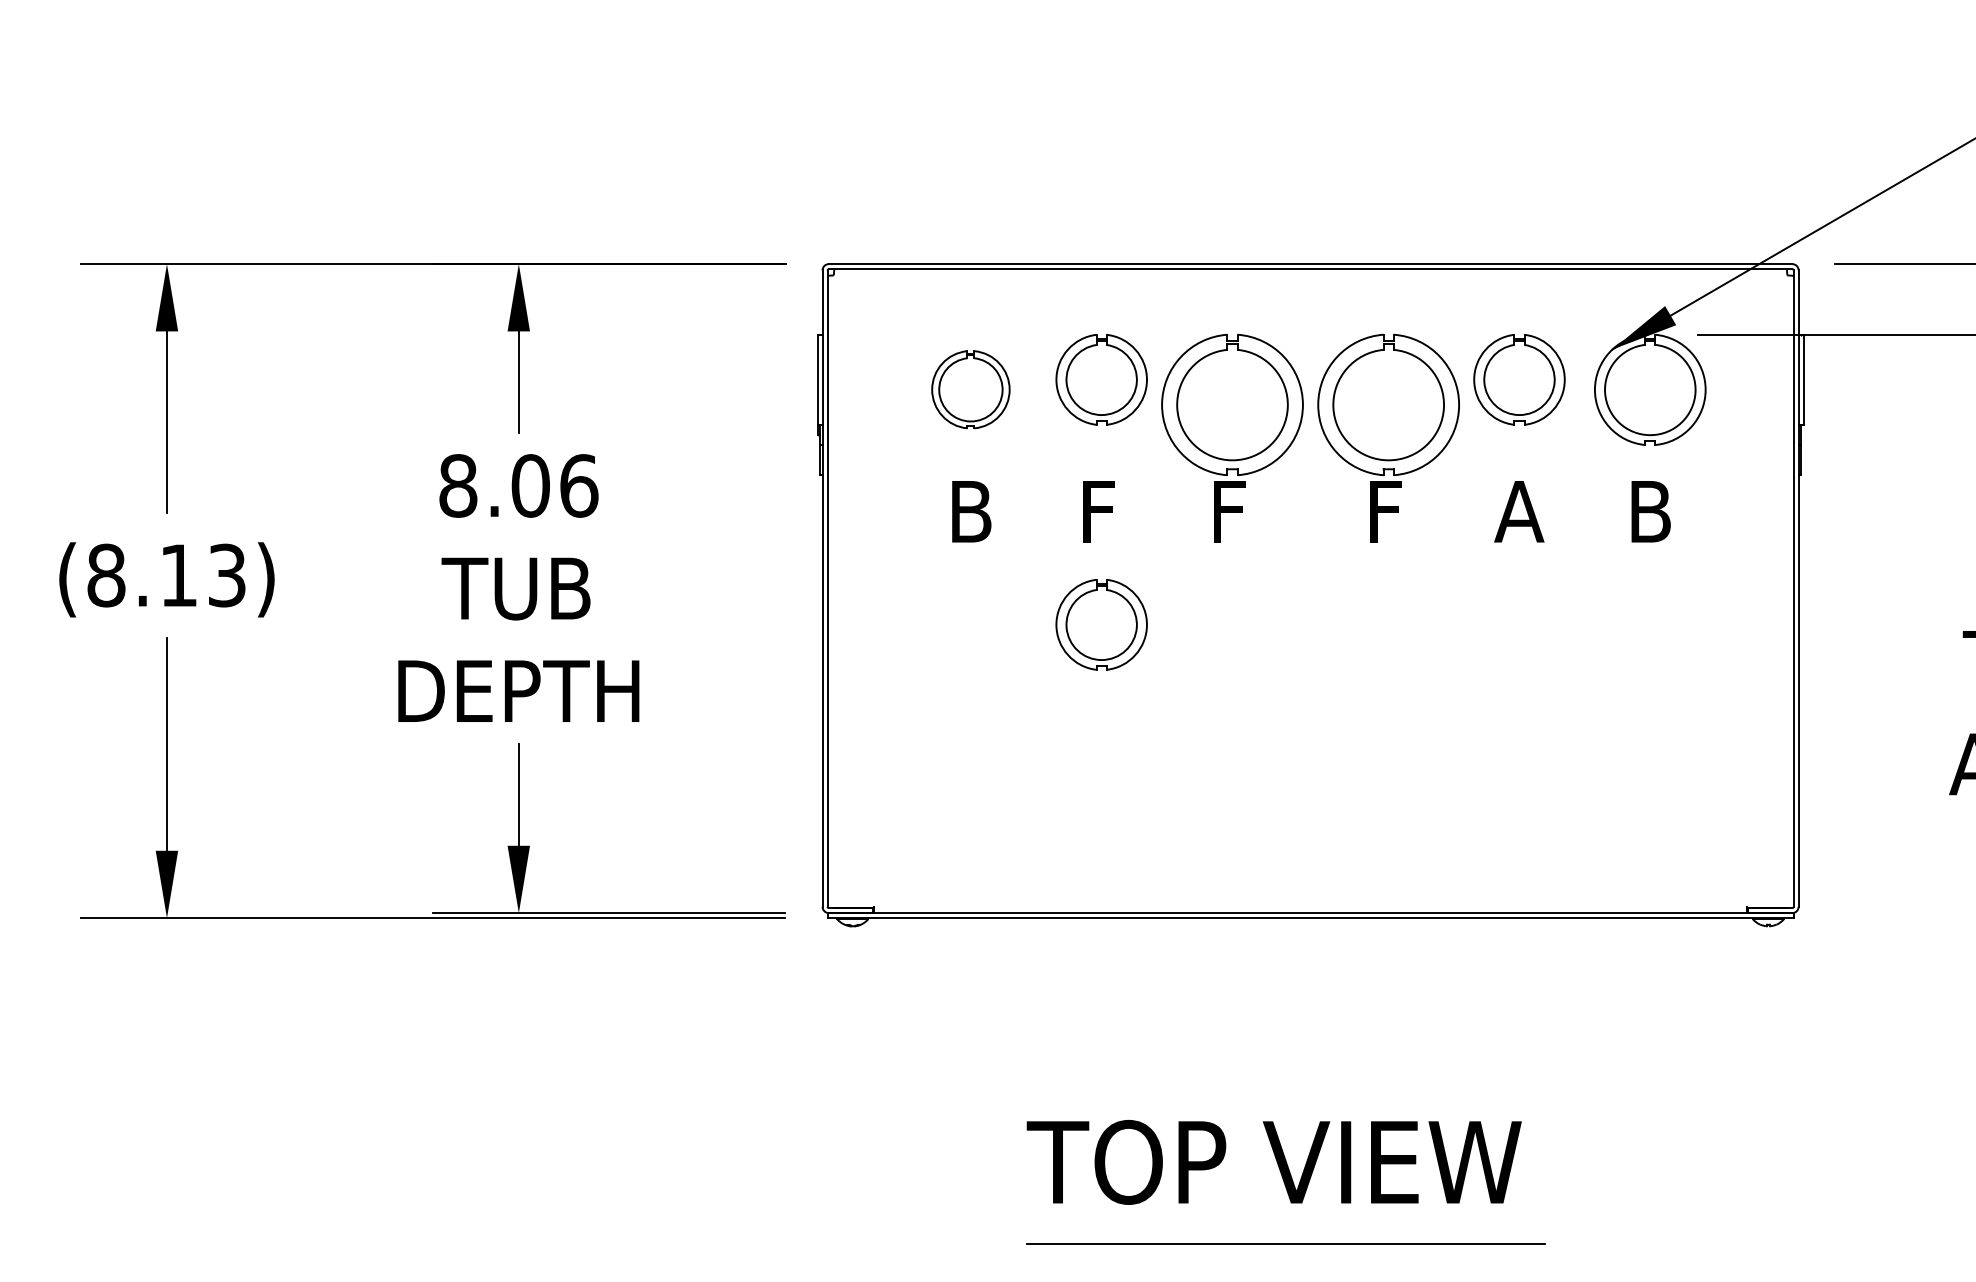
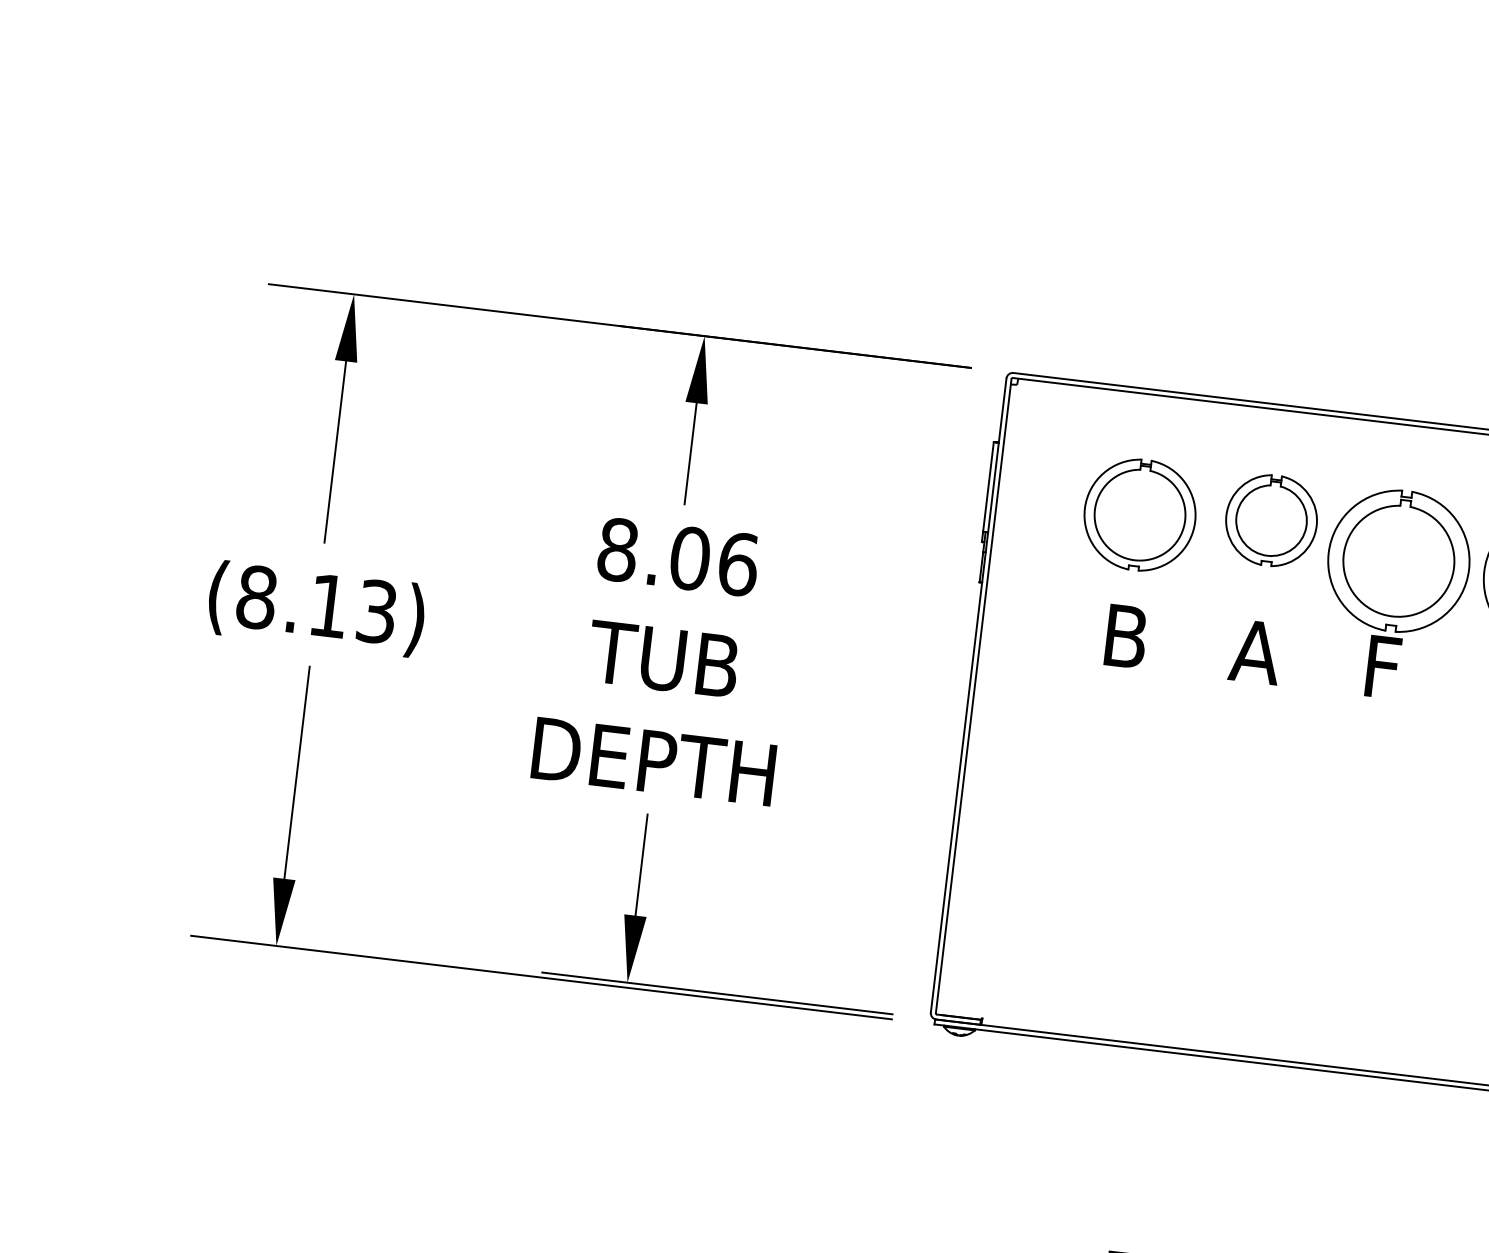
part: (970, 389) -> (1139, 514), size x1.43
text: (1101, 511) -> (1255, 651), F -> A
part: (1101, 624) -> (1242, 764), removed

